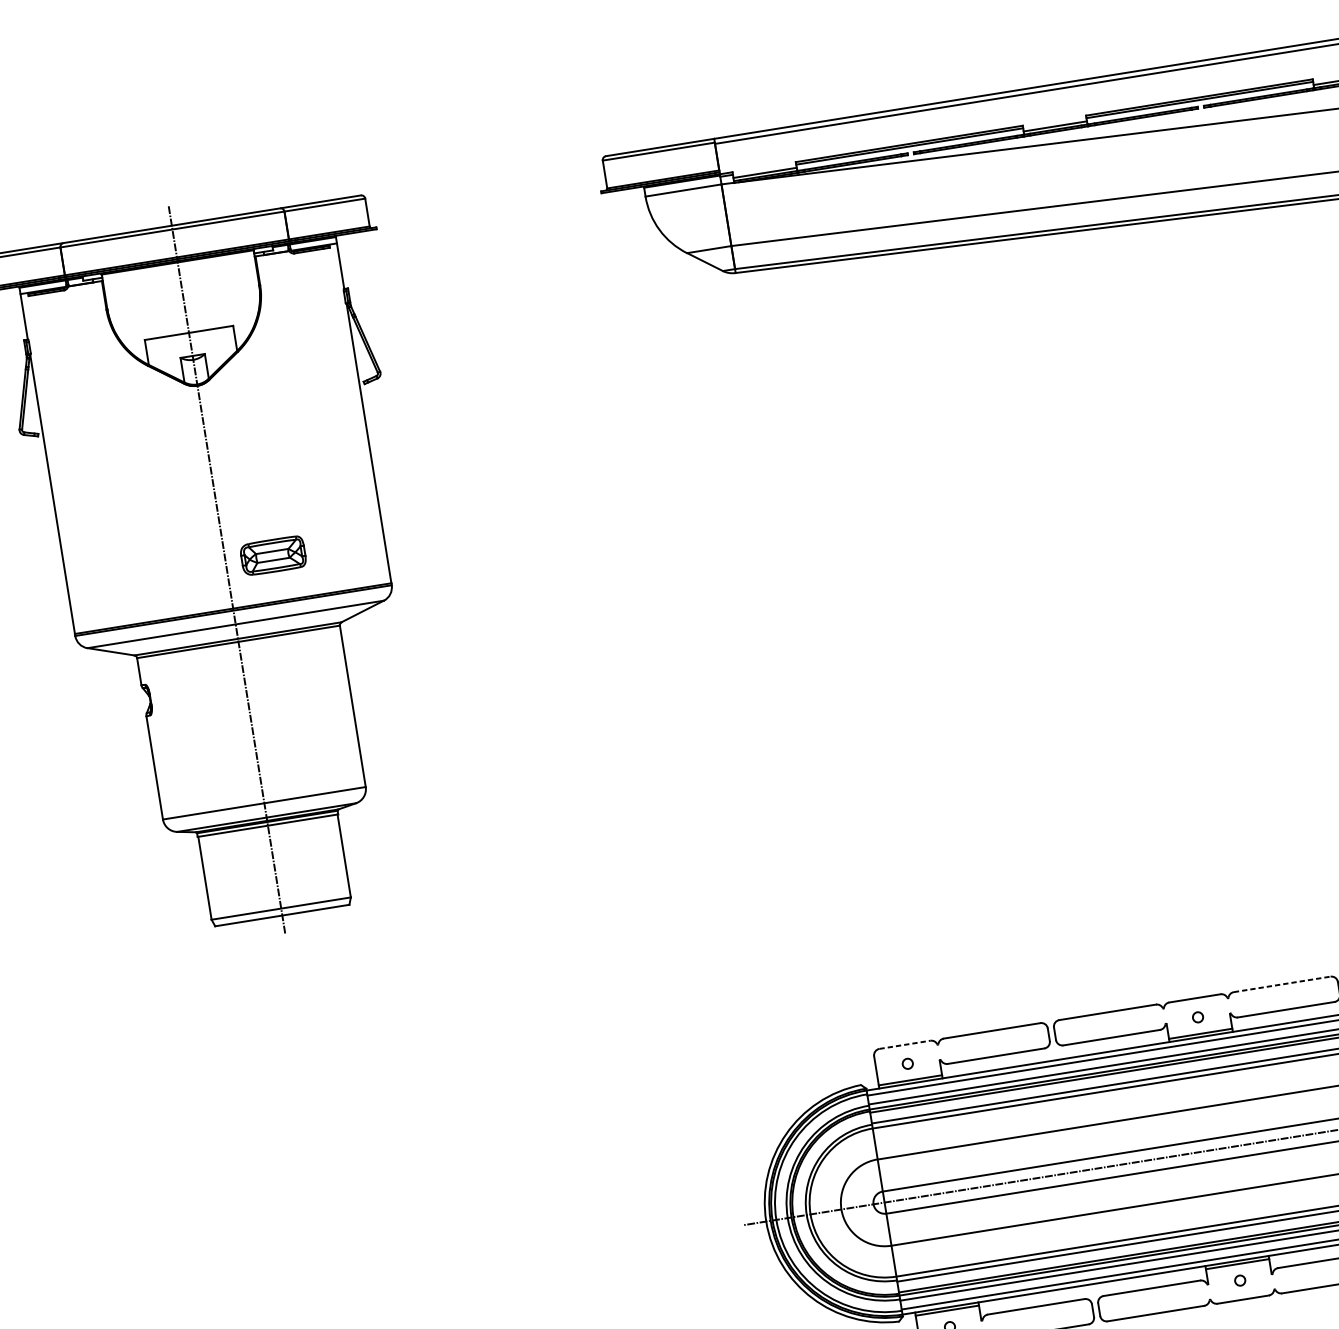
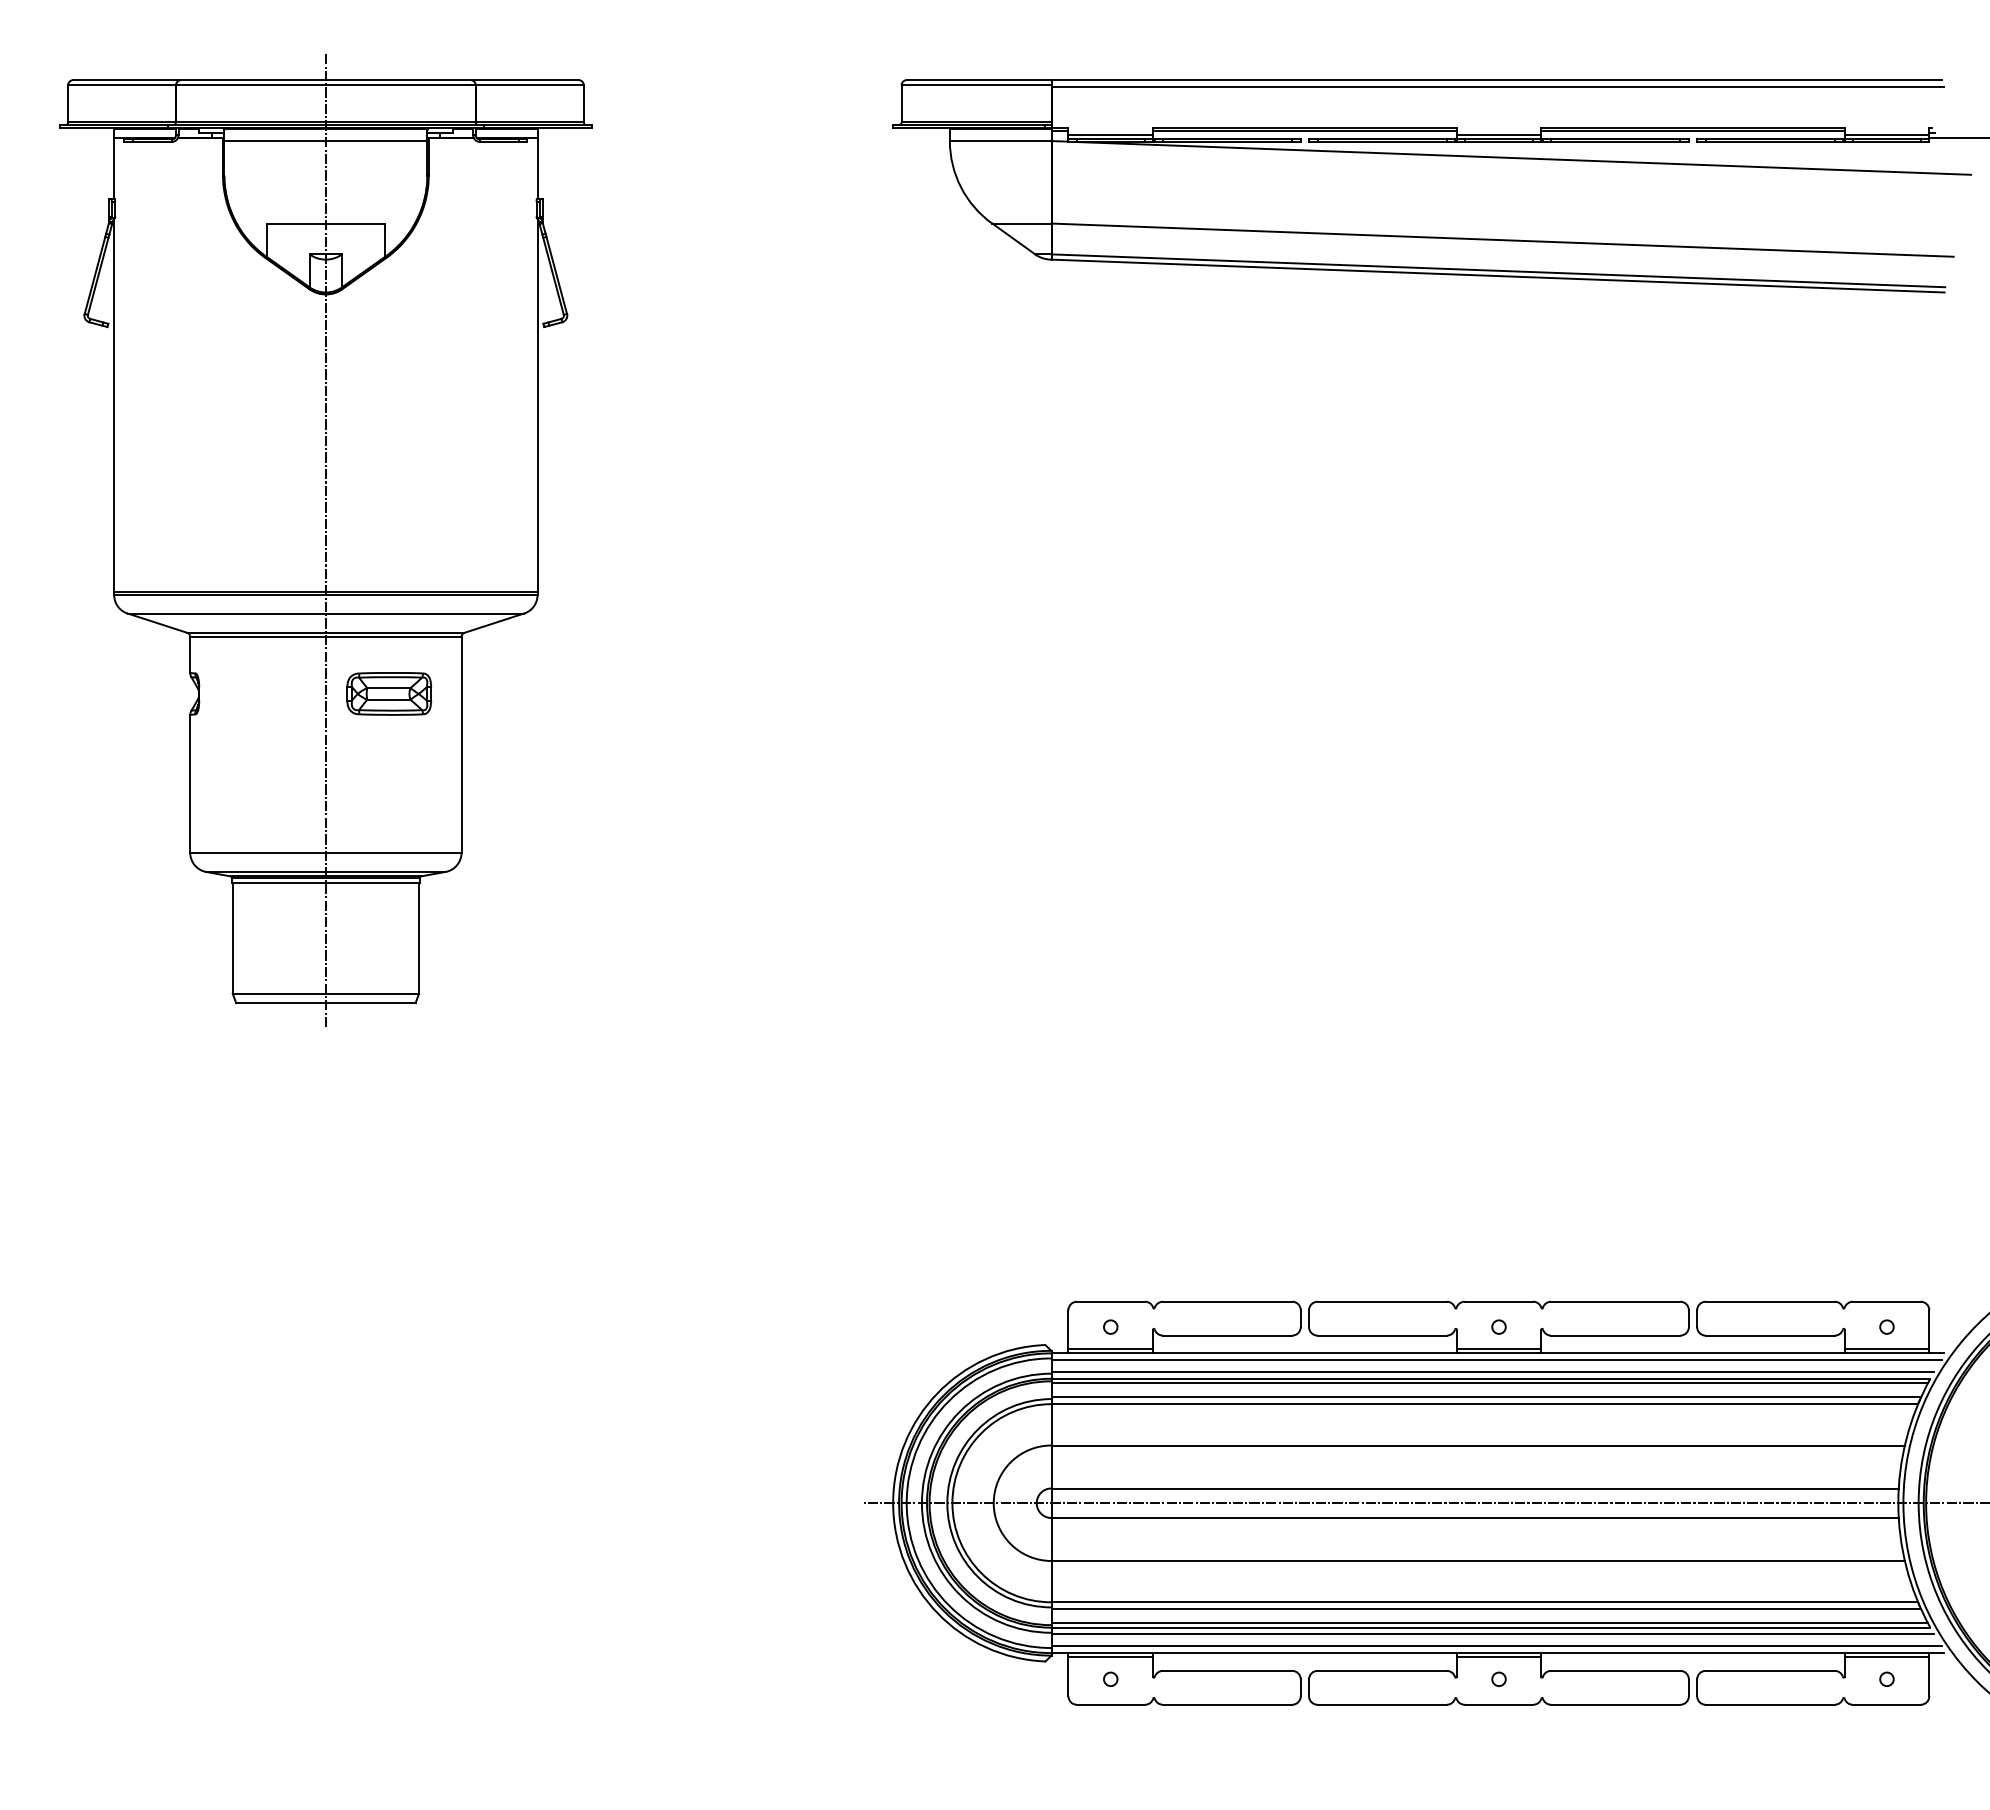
line: (178, 271) -> (325, 141), added
part: (273, 555) -> (389, 693), moved
line: (1282, 984) -> (1615, 1301), dashed -> solid
line: (905, 1044) -> (1111, 1301), dashed -> solid

